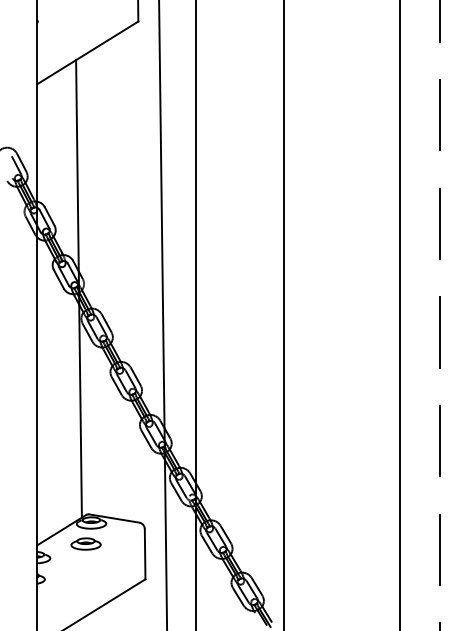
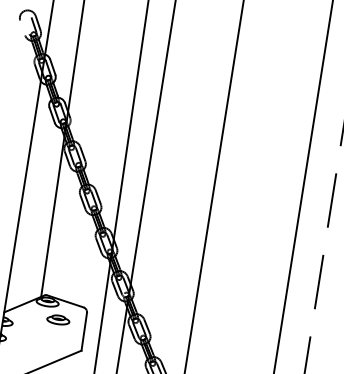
part: (85, 543) -> (58, 319), moved

